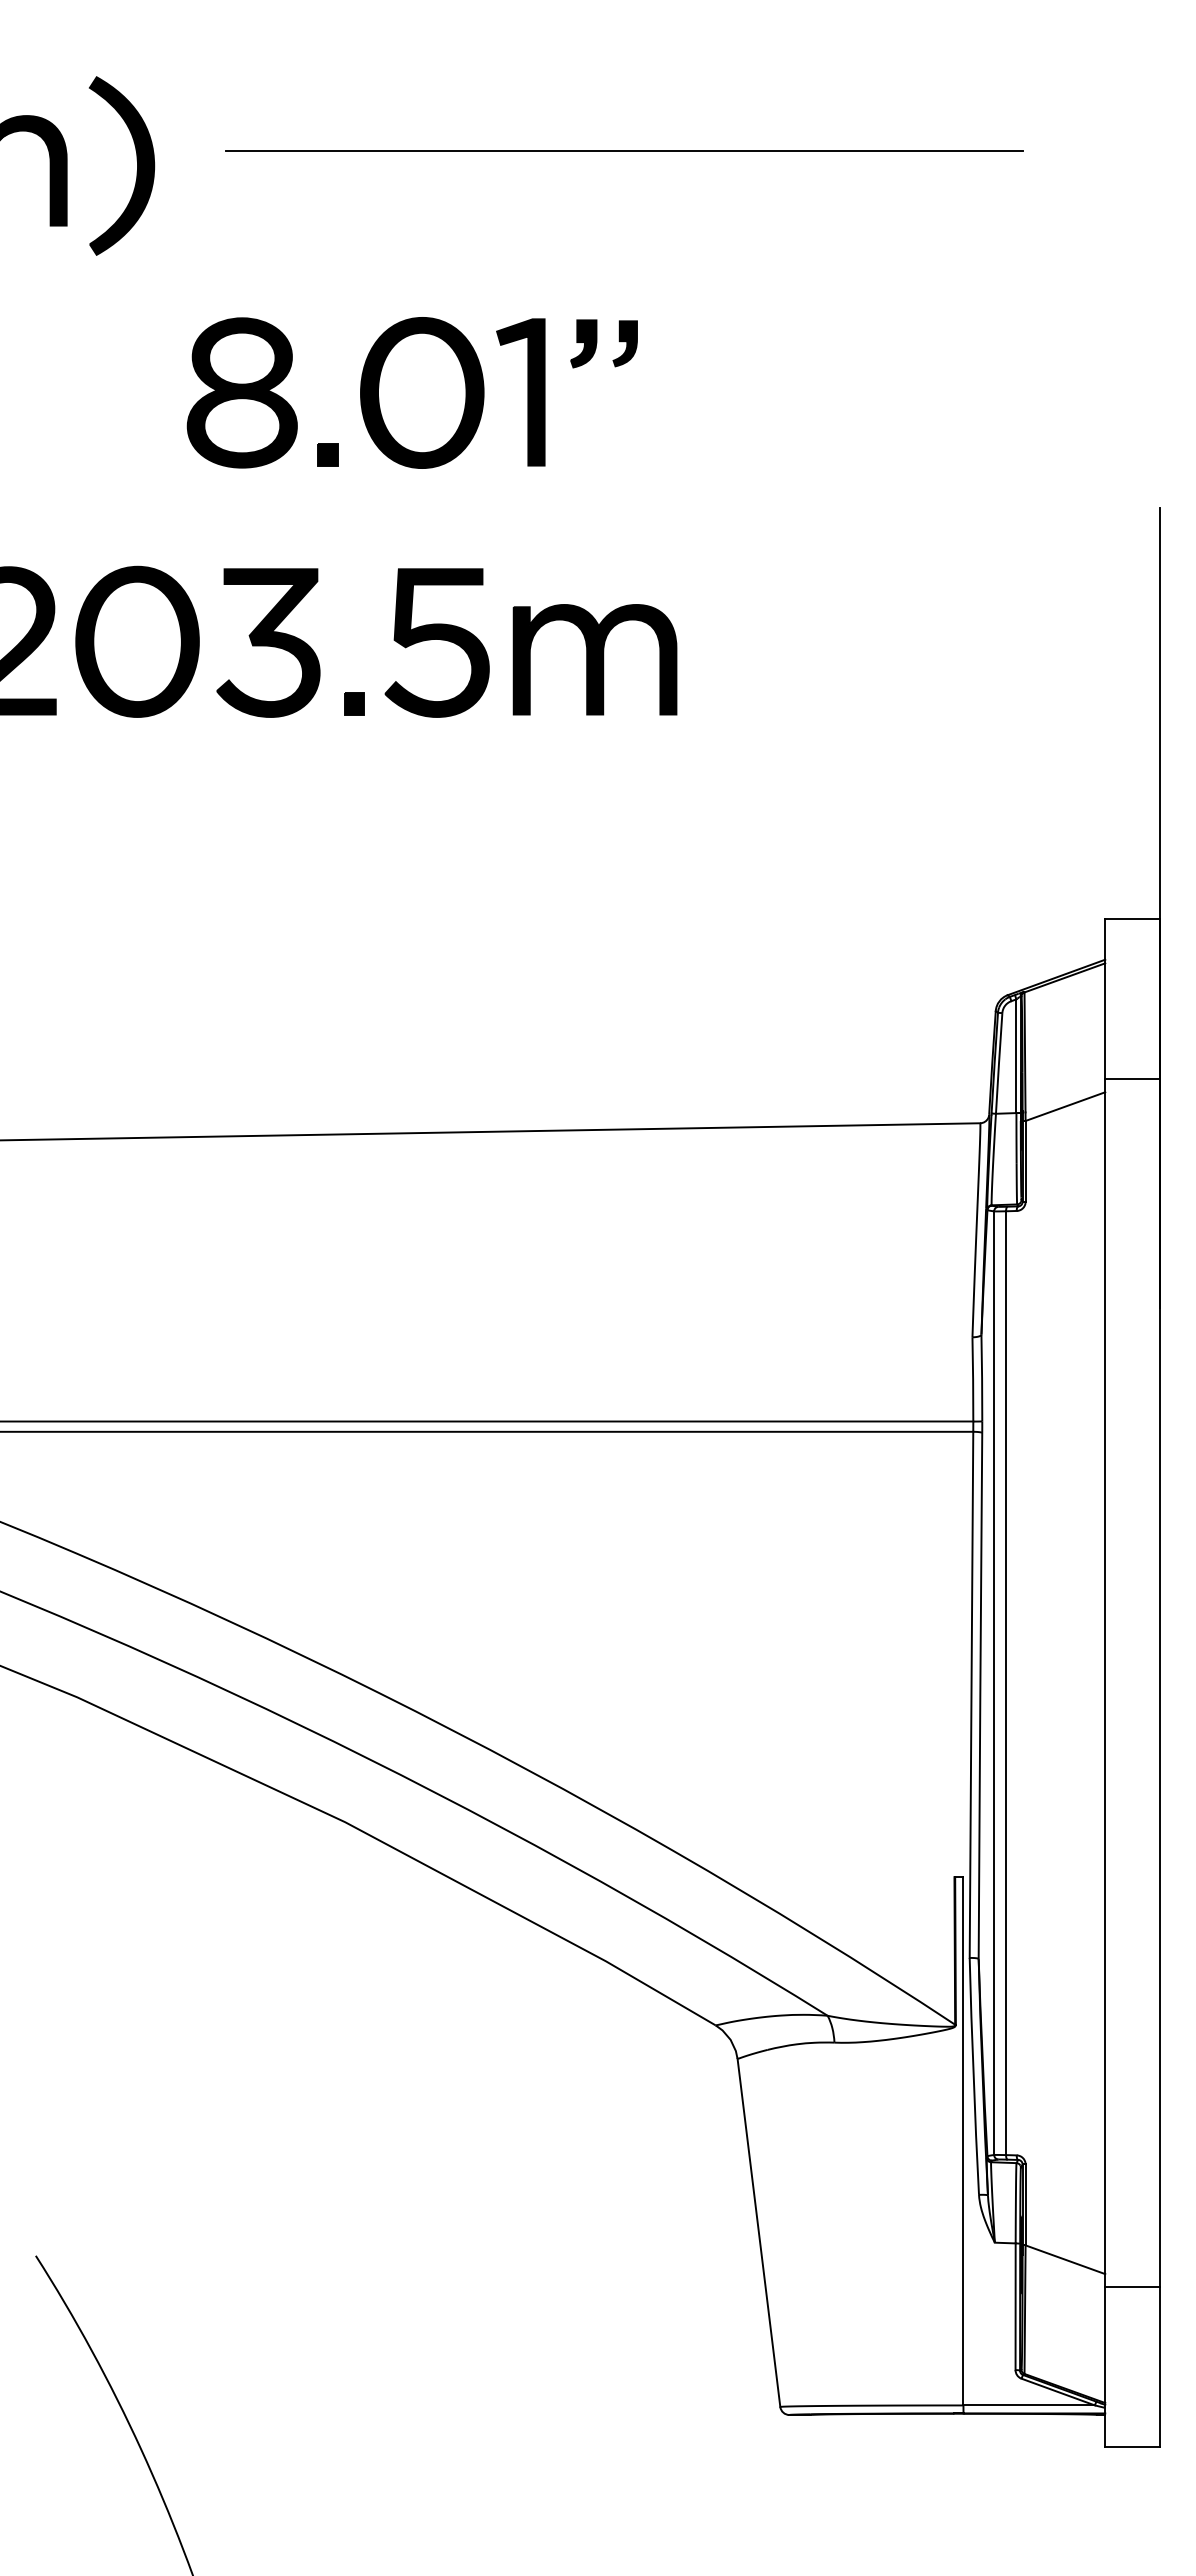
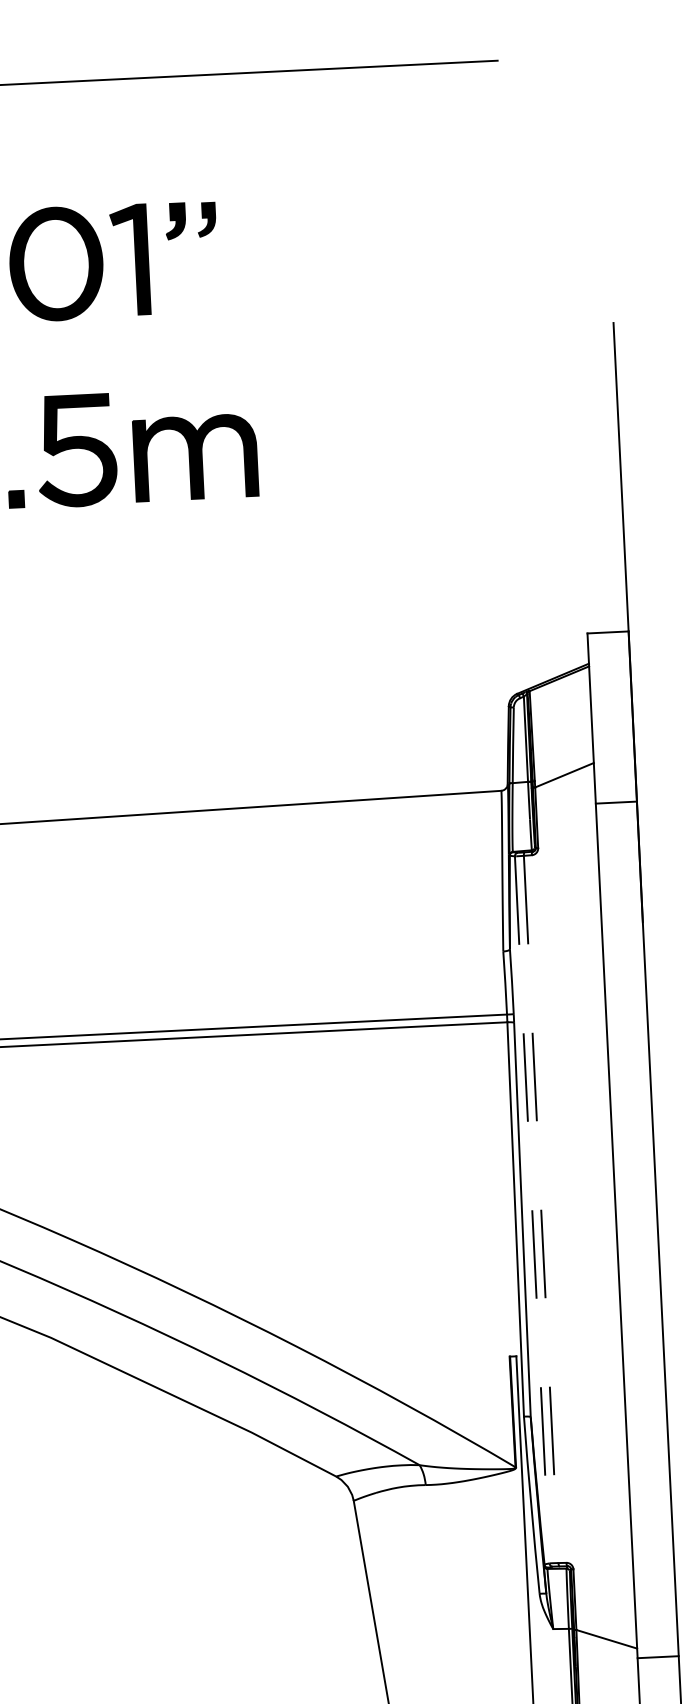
line: (1132, 1079) -> (616, 802), moved
line: (994, 1683) -> (532, 1210), solid -> dashed
line: (1006, 1683) -> (541, 1209), solid -> dashed

